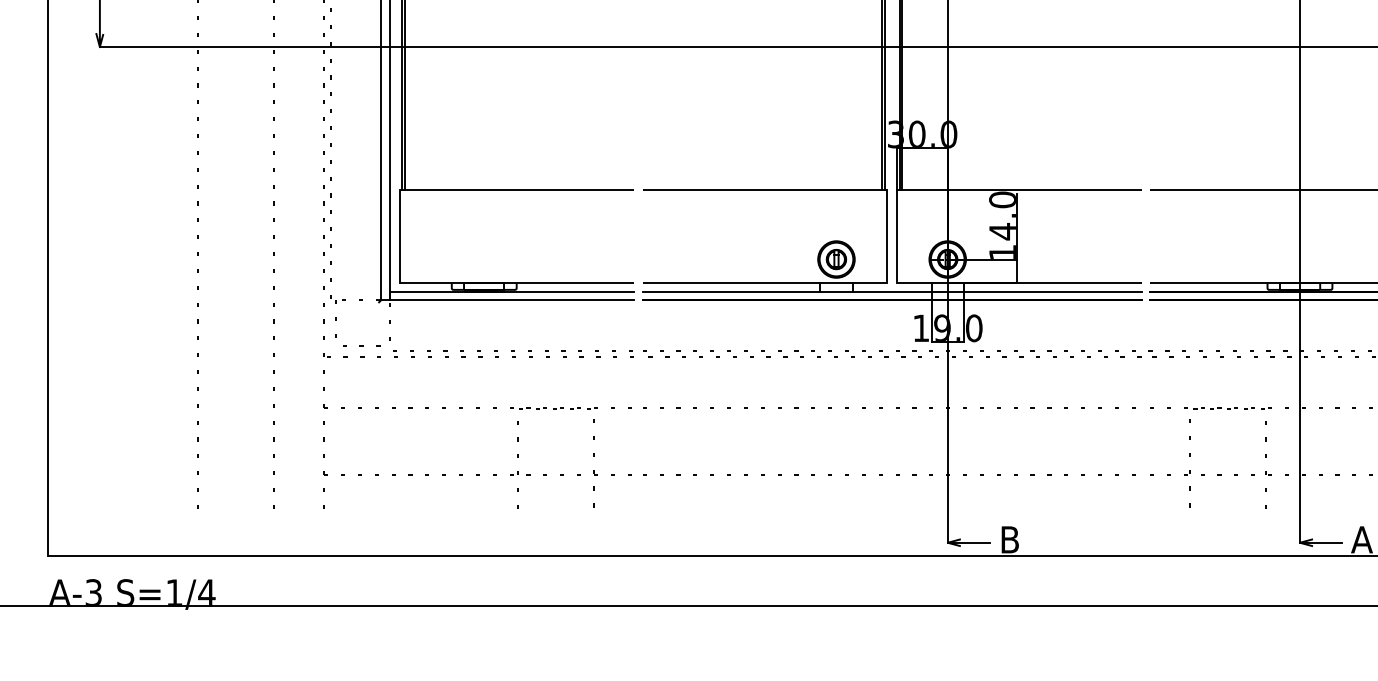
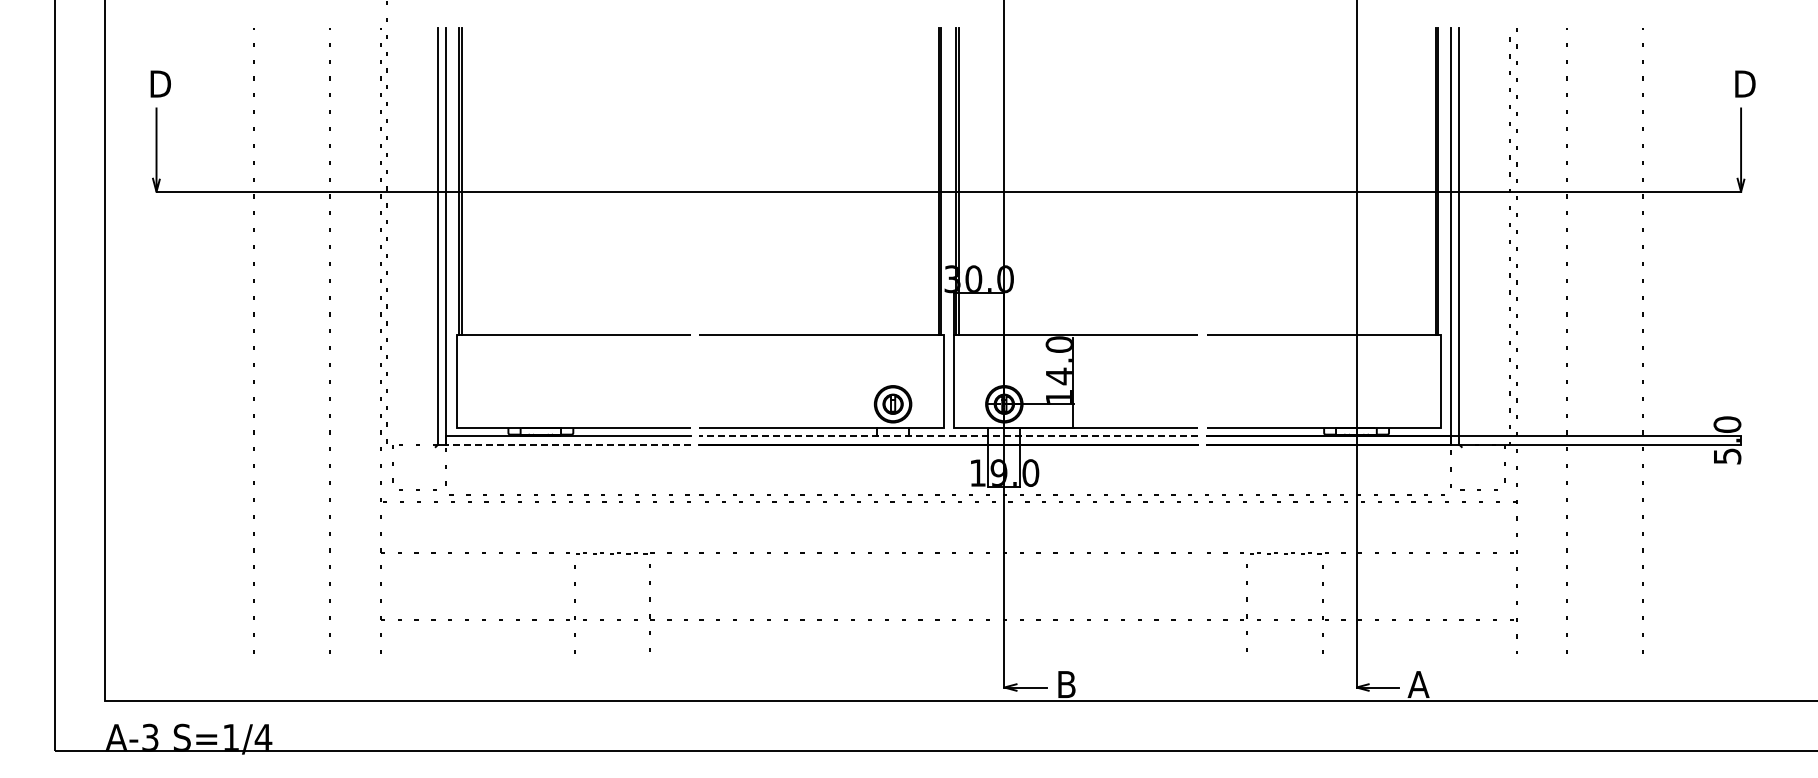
line: (891, 291) -> (948, 436), solid -> dashed
line: (511, 299) -> (568, 444), solid -> dashed

